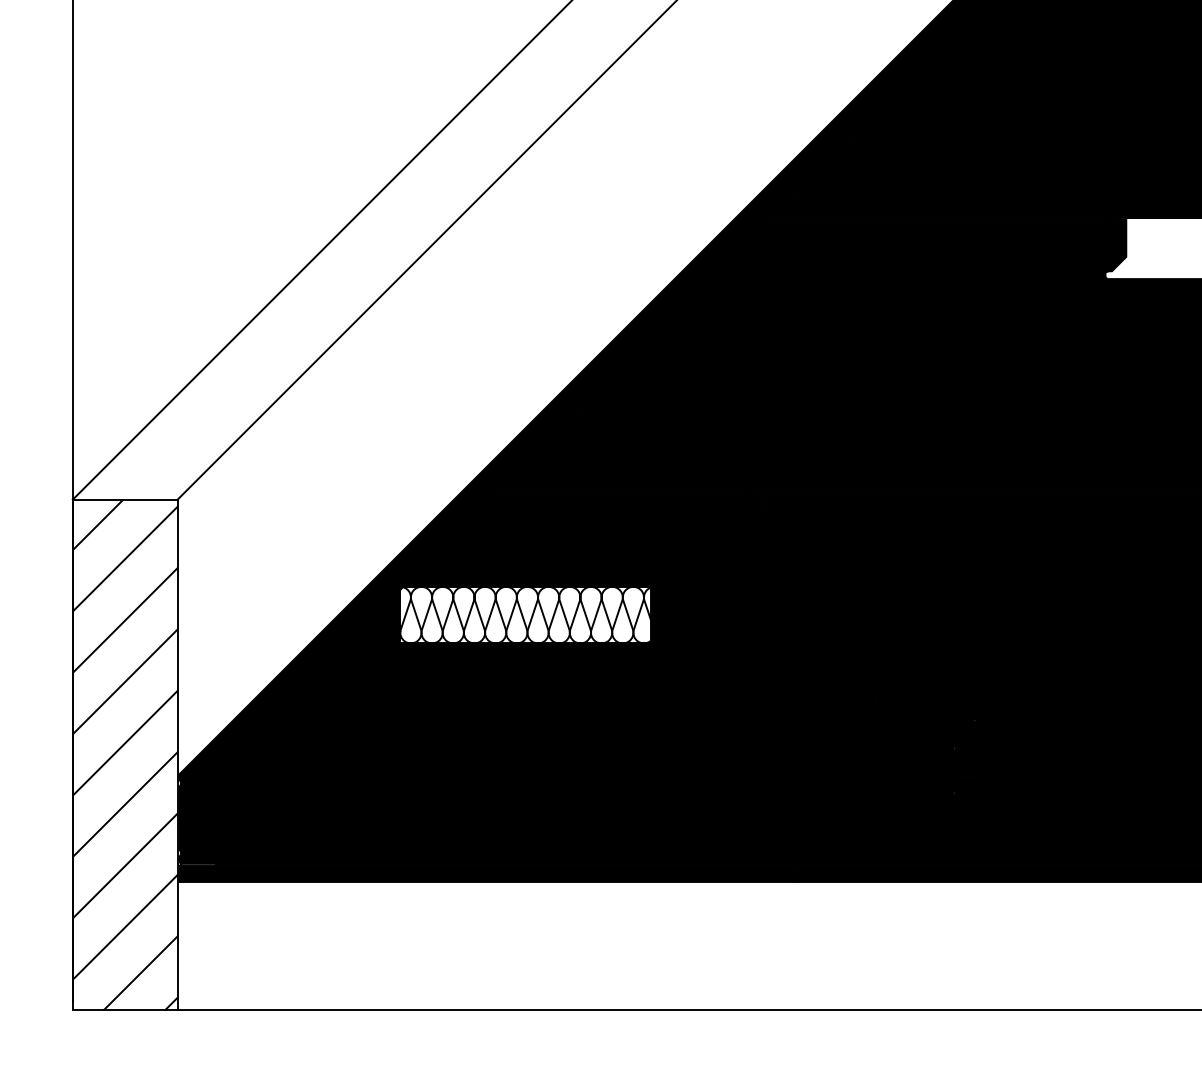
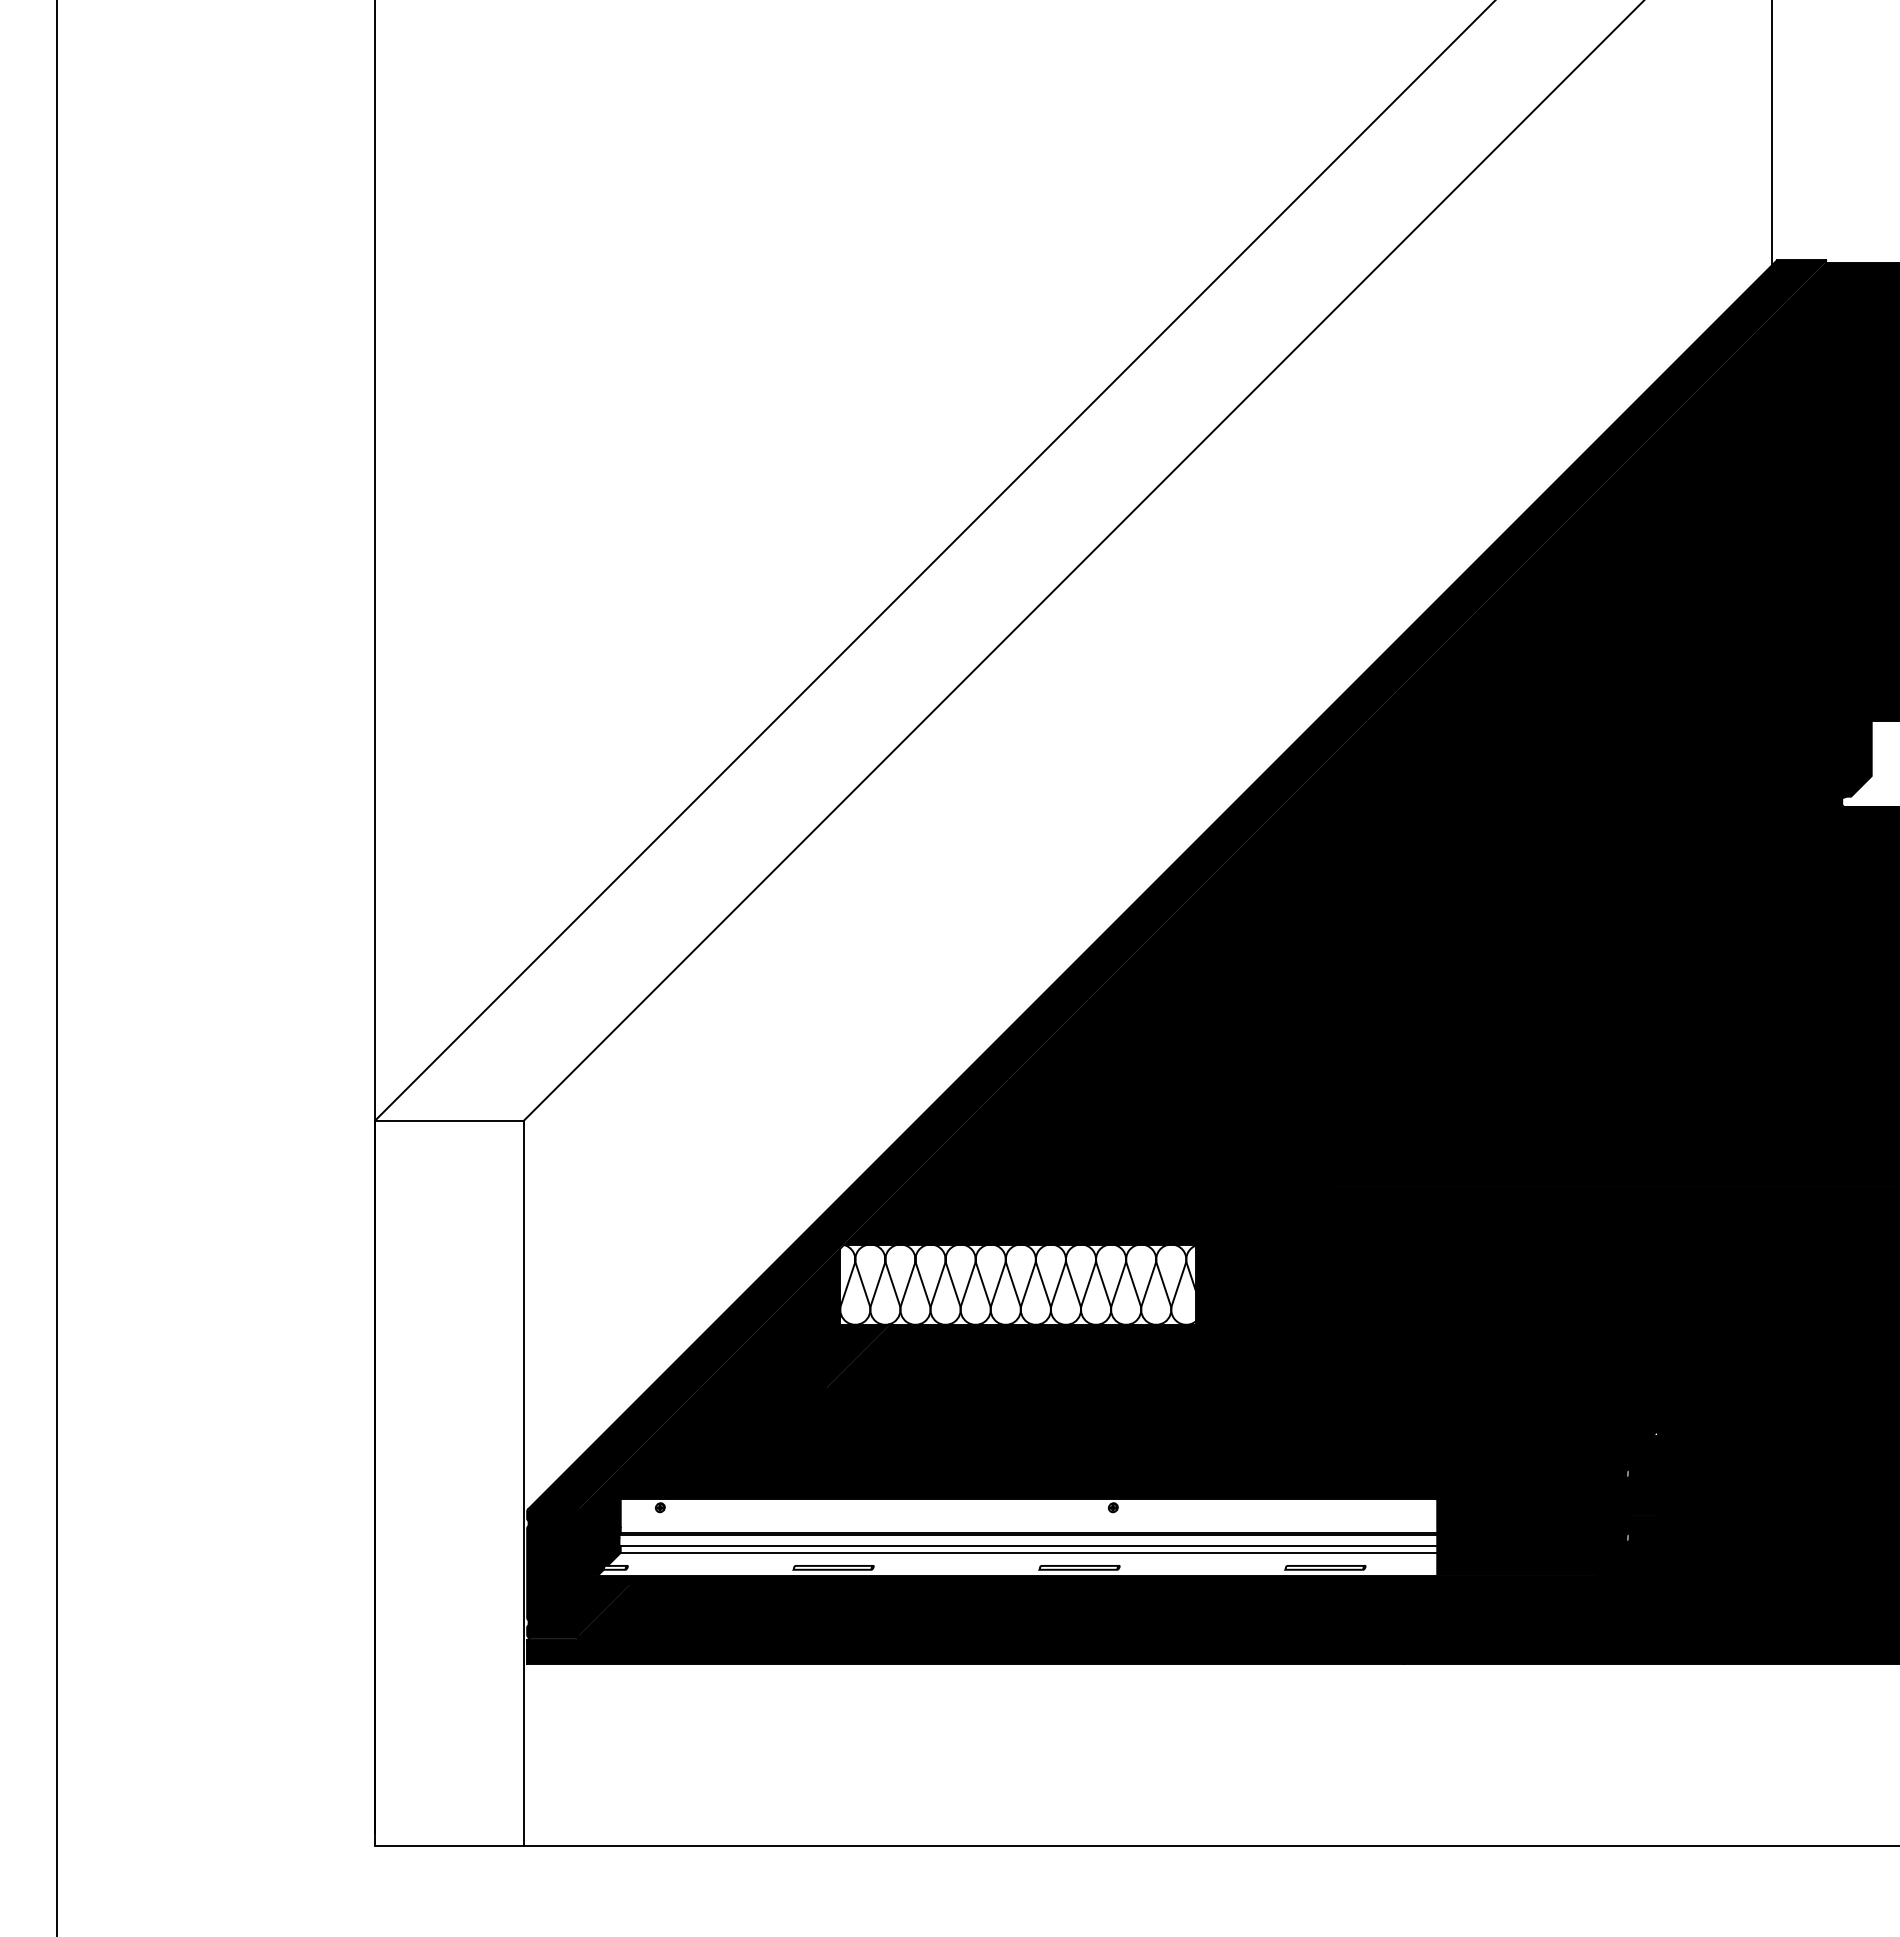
hatch: (125, 754) -> (449, 1482), removed
fill: (525, 793) -> (1017, 1537), removed

